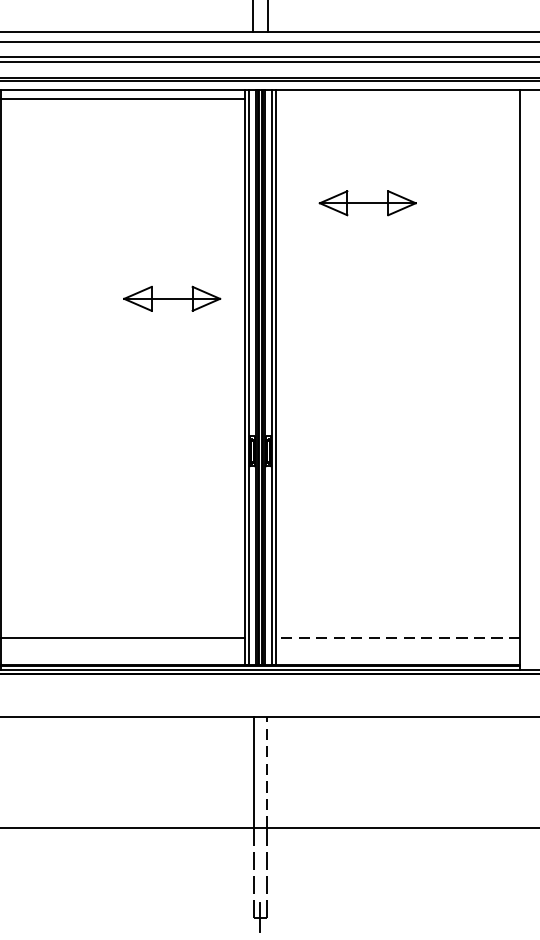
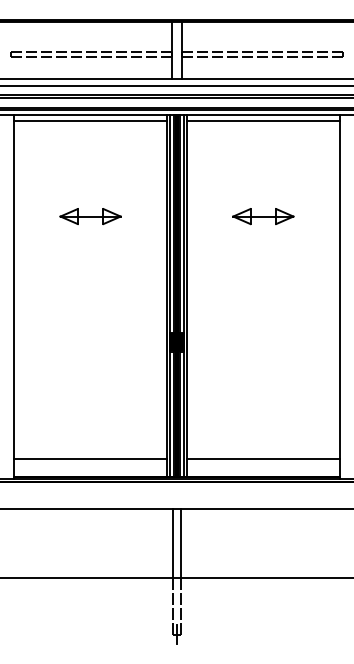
line: (396, 99) -> (262, 121), added
part: (368, 203) -> (263, 216), moved
part: (171, 298) -> (90, 216), moved
line: (398, 638) -> (263, 459), dashed -> solid
line: (267, 772) -> (181, 543), dashed -> solid

